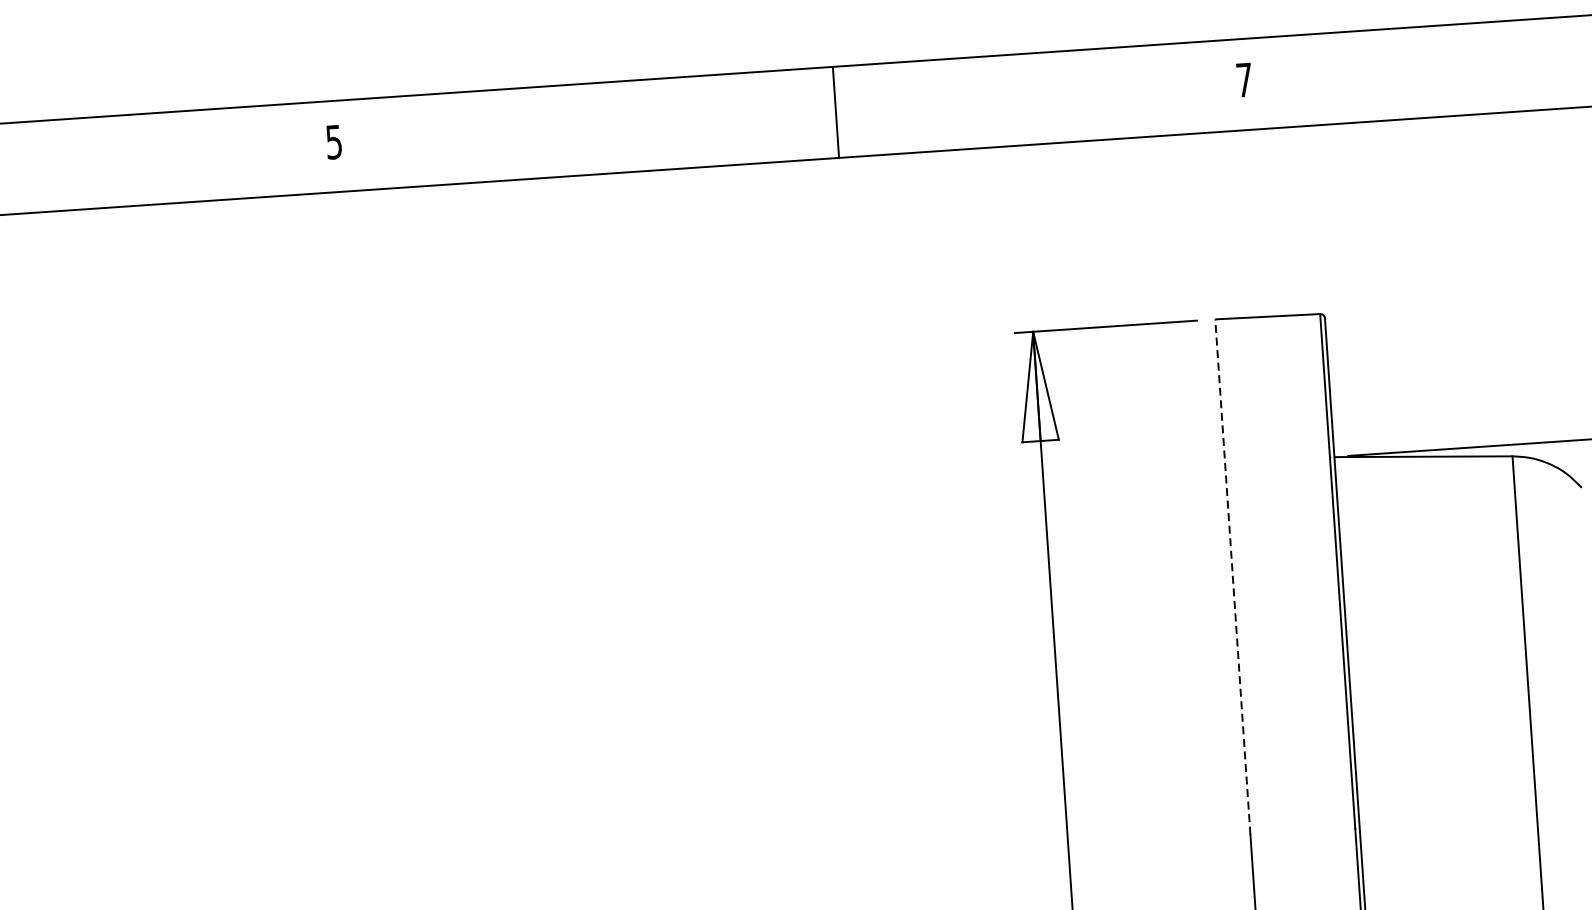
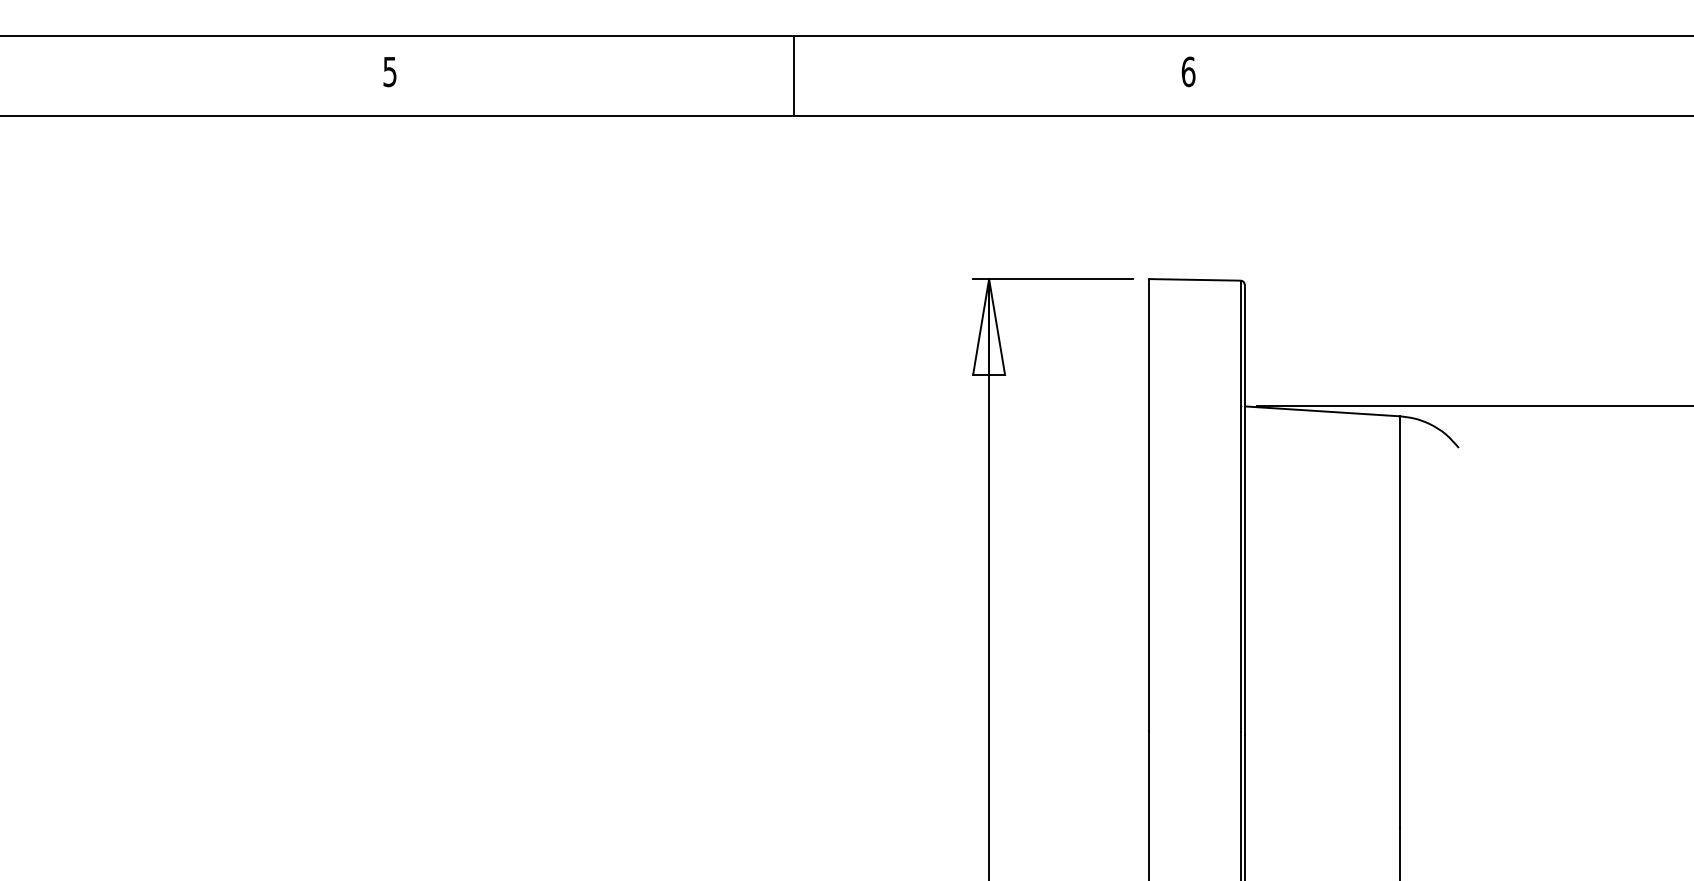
text: (1244, 79) -> (1188, 71), 7 -> 6
line: (835, 112) -> (793, 75), moved
line: (1232, 577) -> (1148, 505), dashed -> solid

